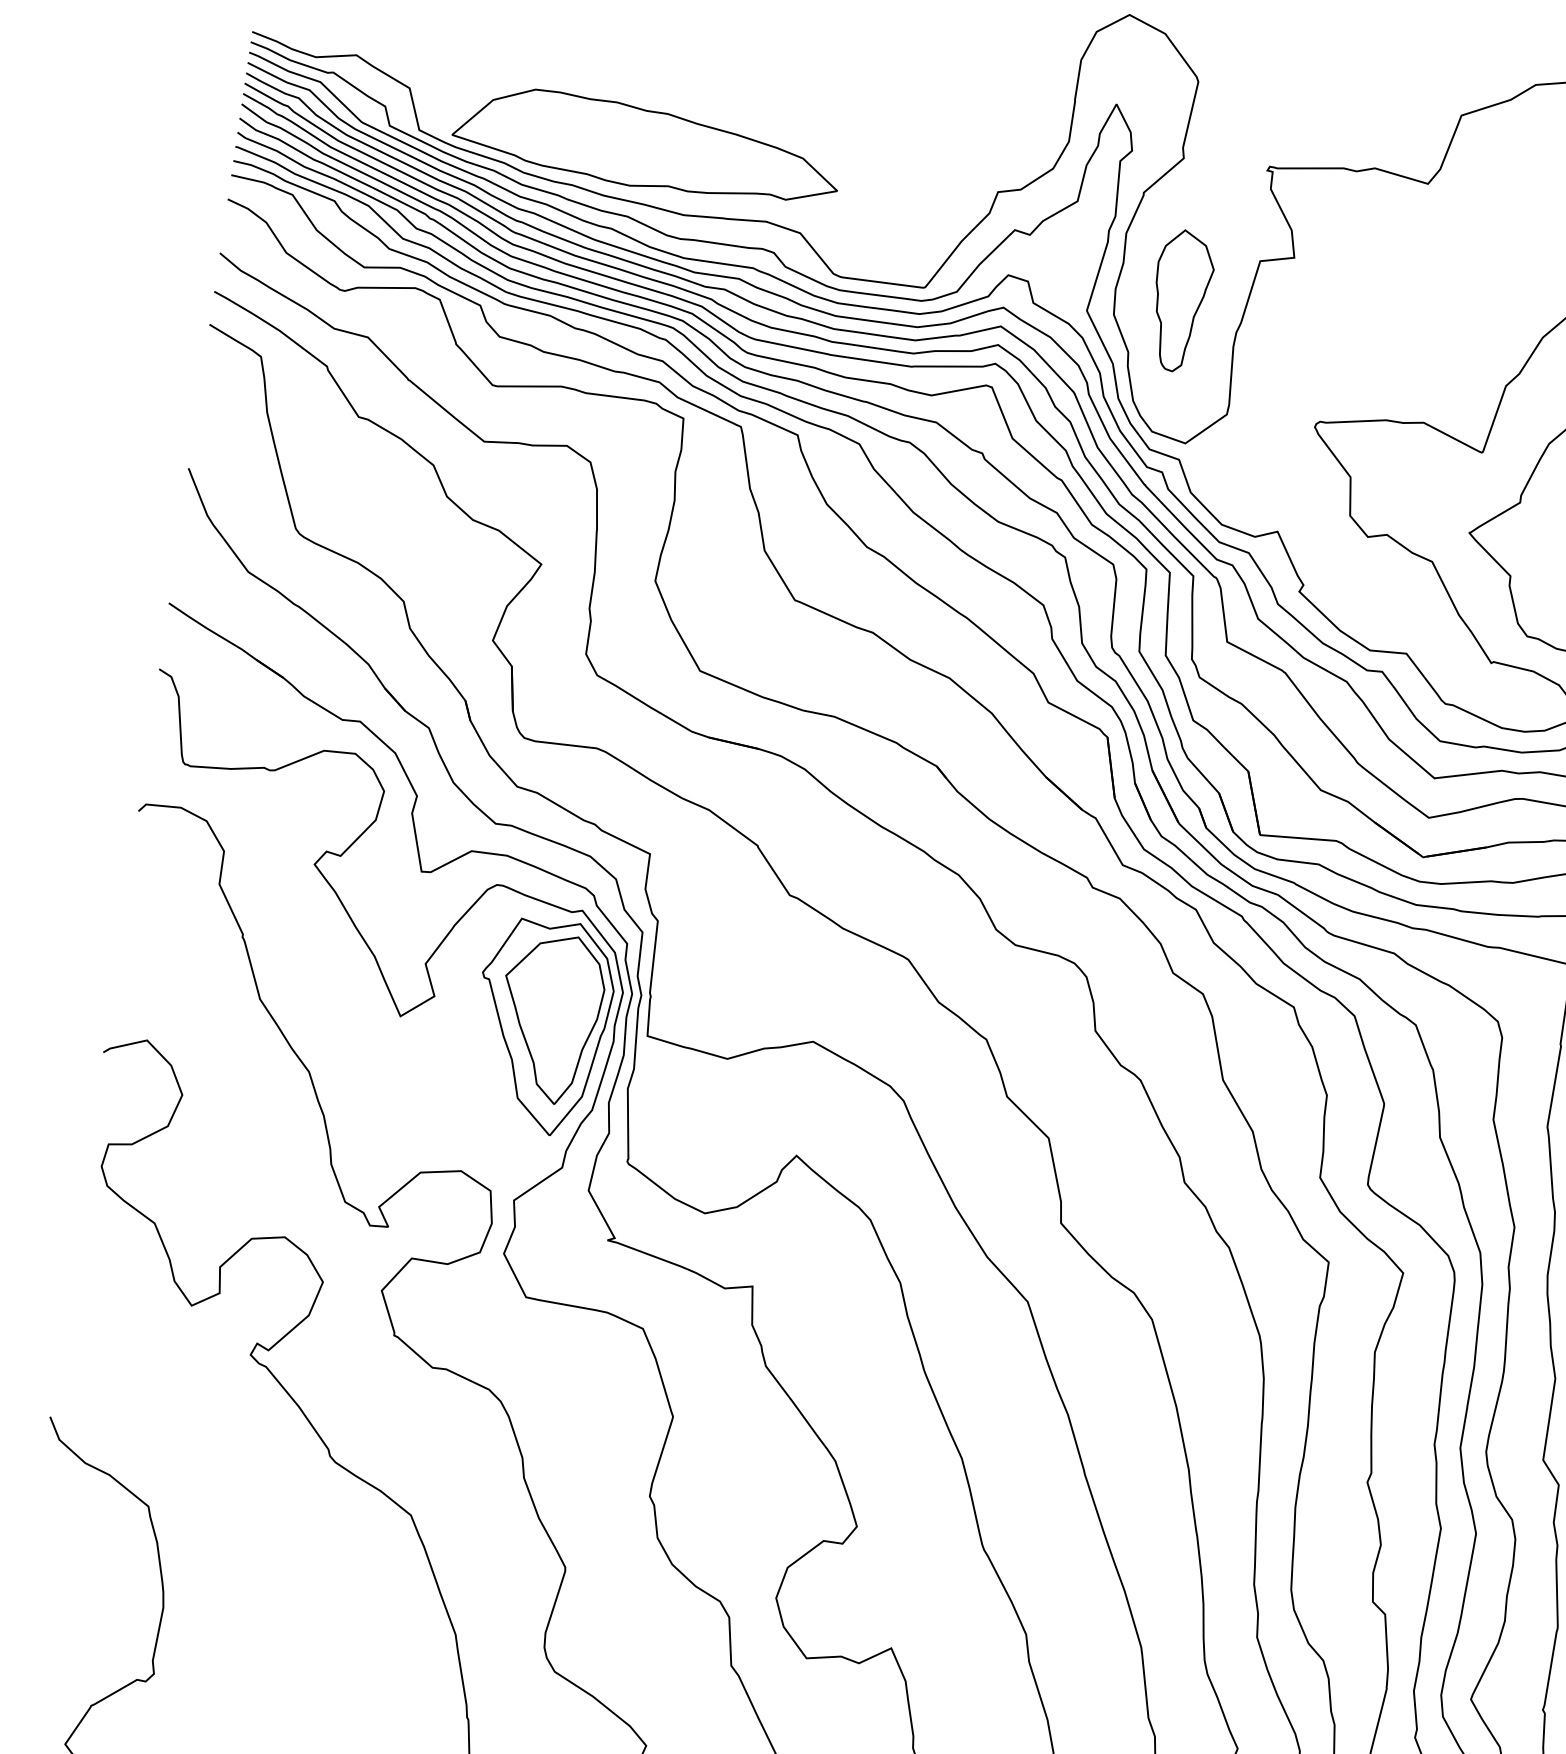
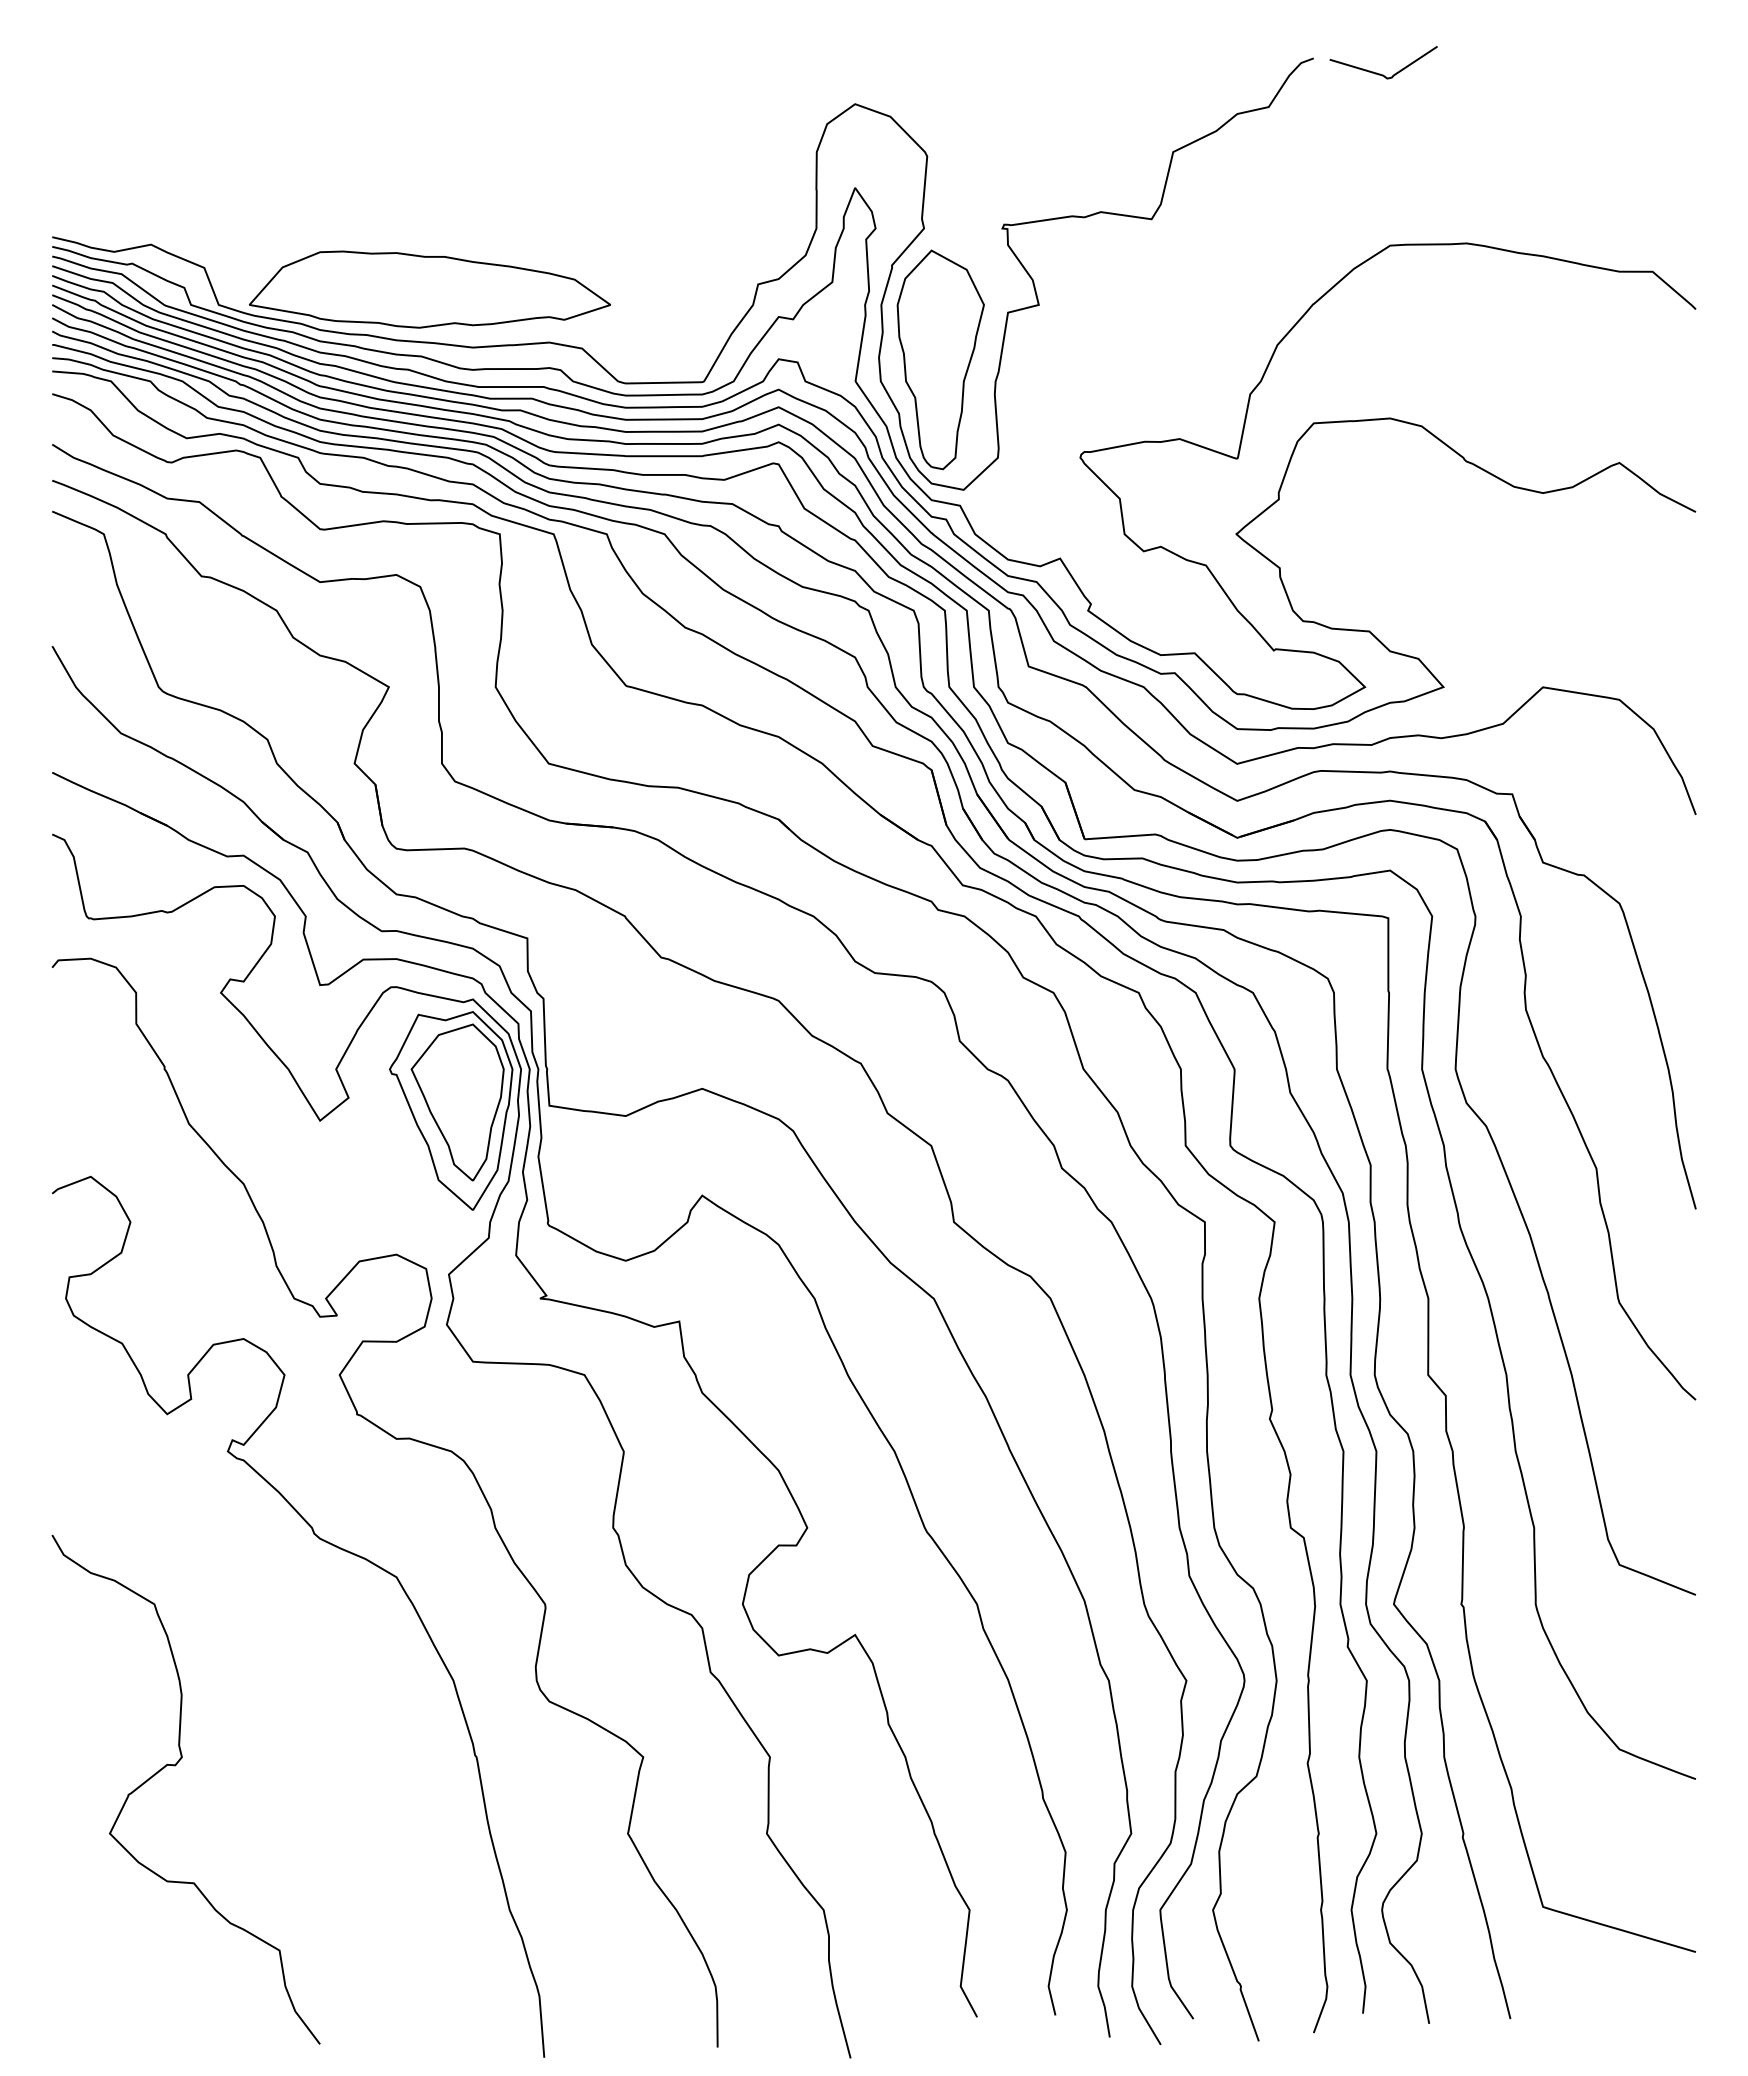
part: (1180, 300) -> (940, 359), size x1.67

